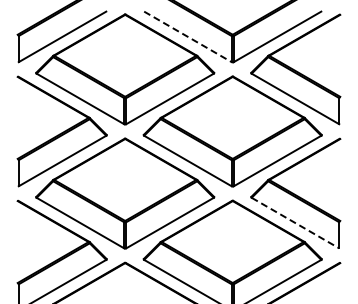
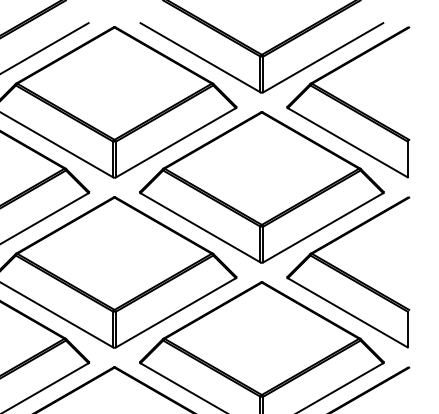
line: (187, 36) -> (199, 57), dashed -> solid
line: (295, 223) -> (347, 313), dashed -> solid

